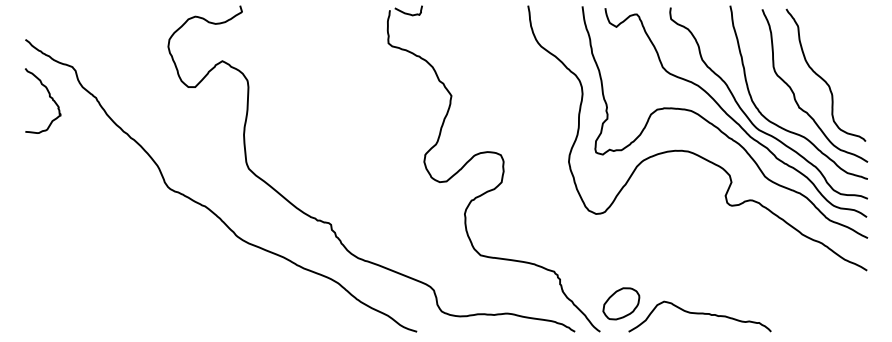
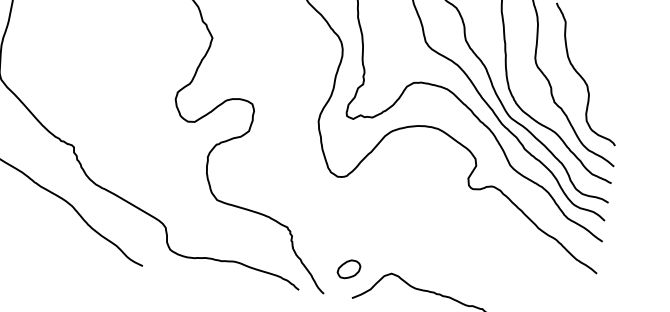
part: (621, 303) -> (349, 269), size x0.6

